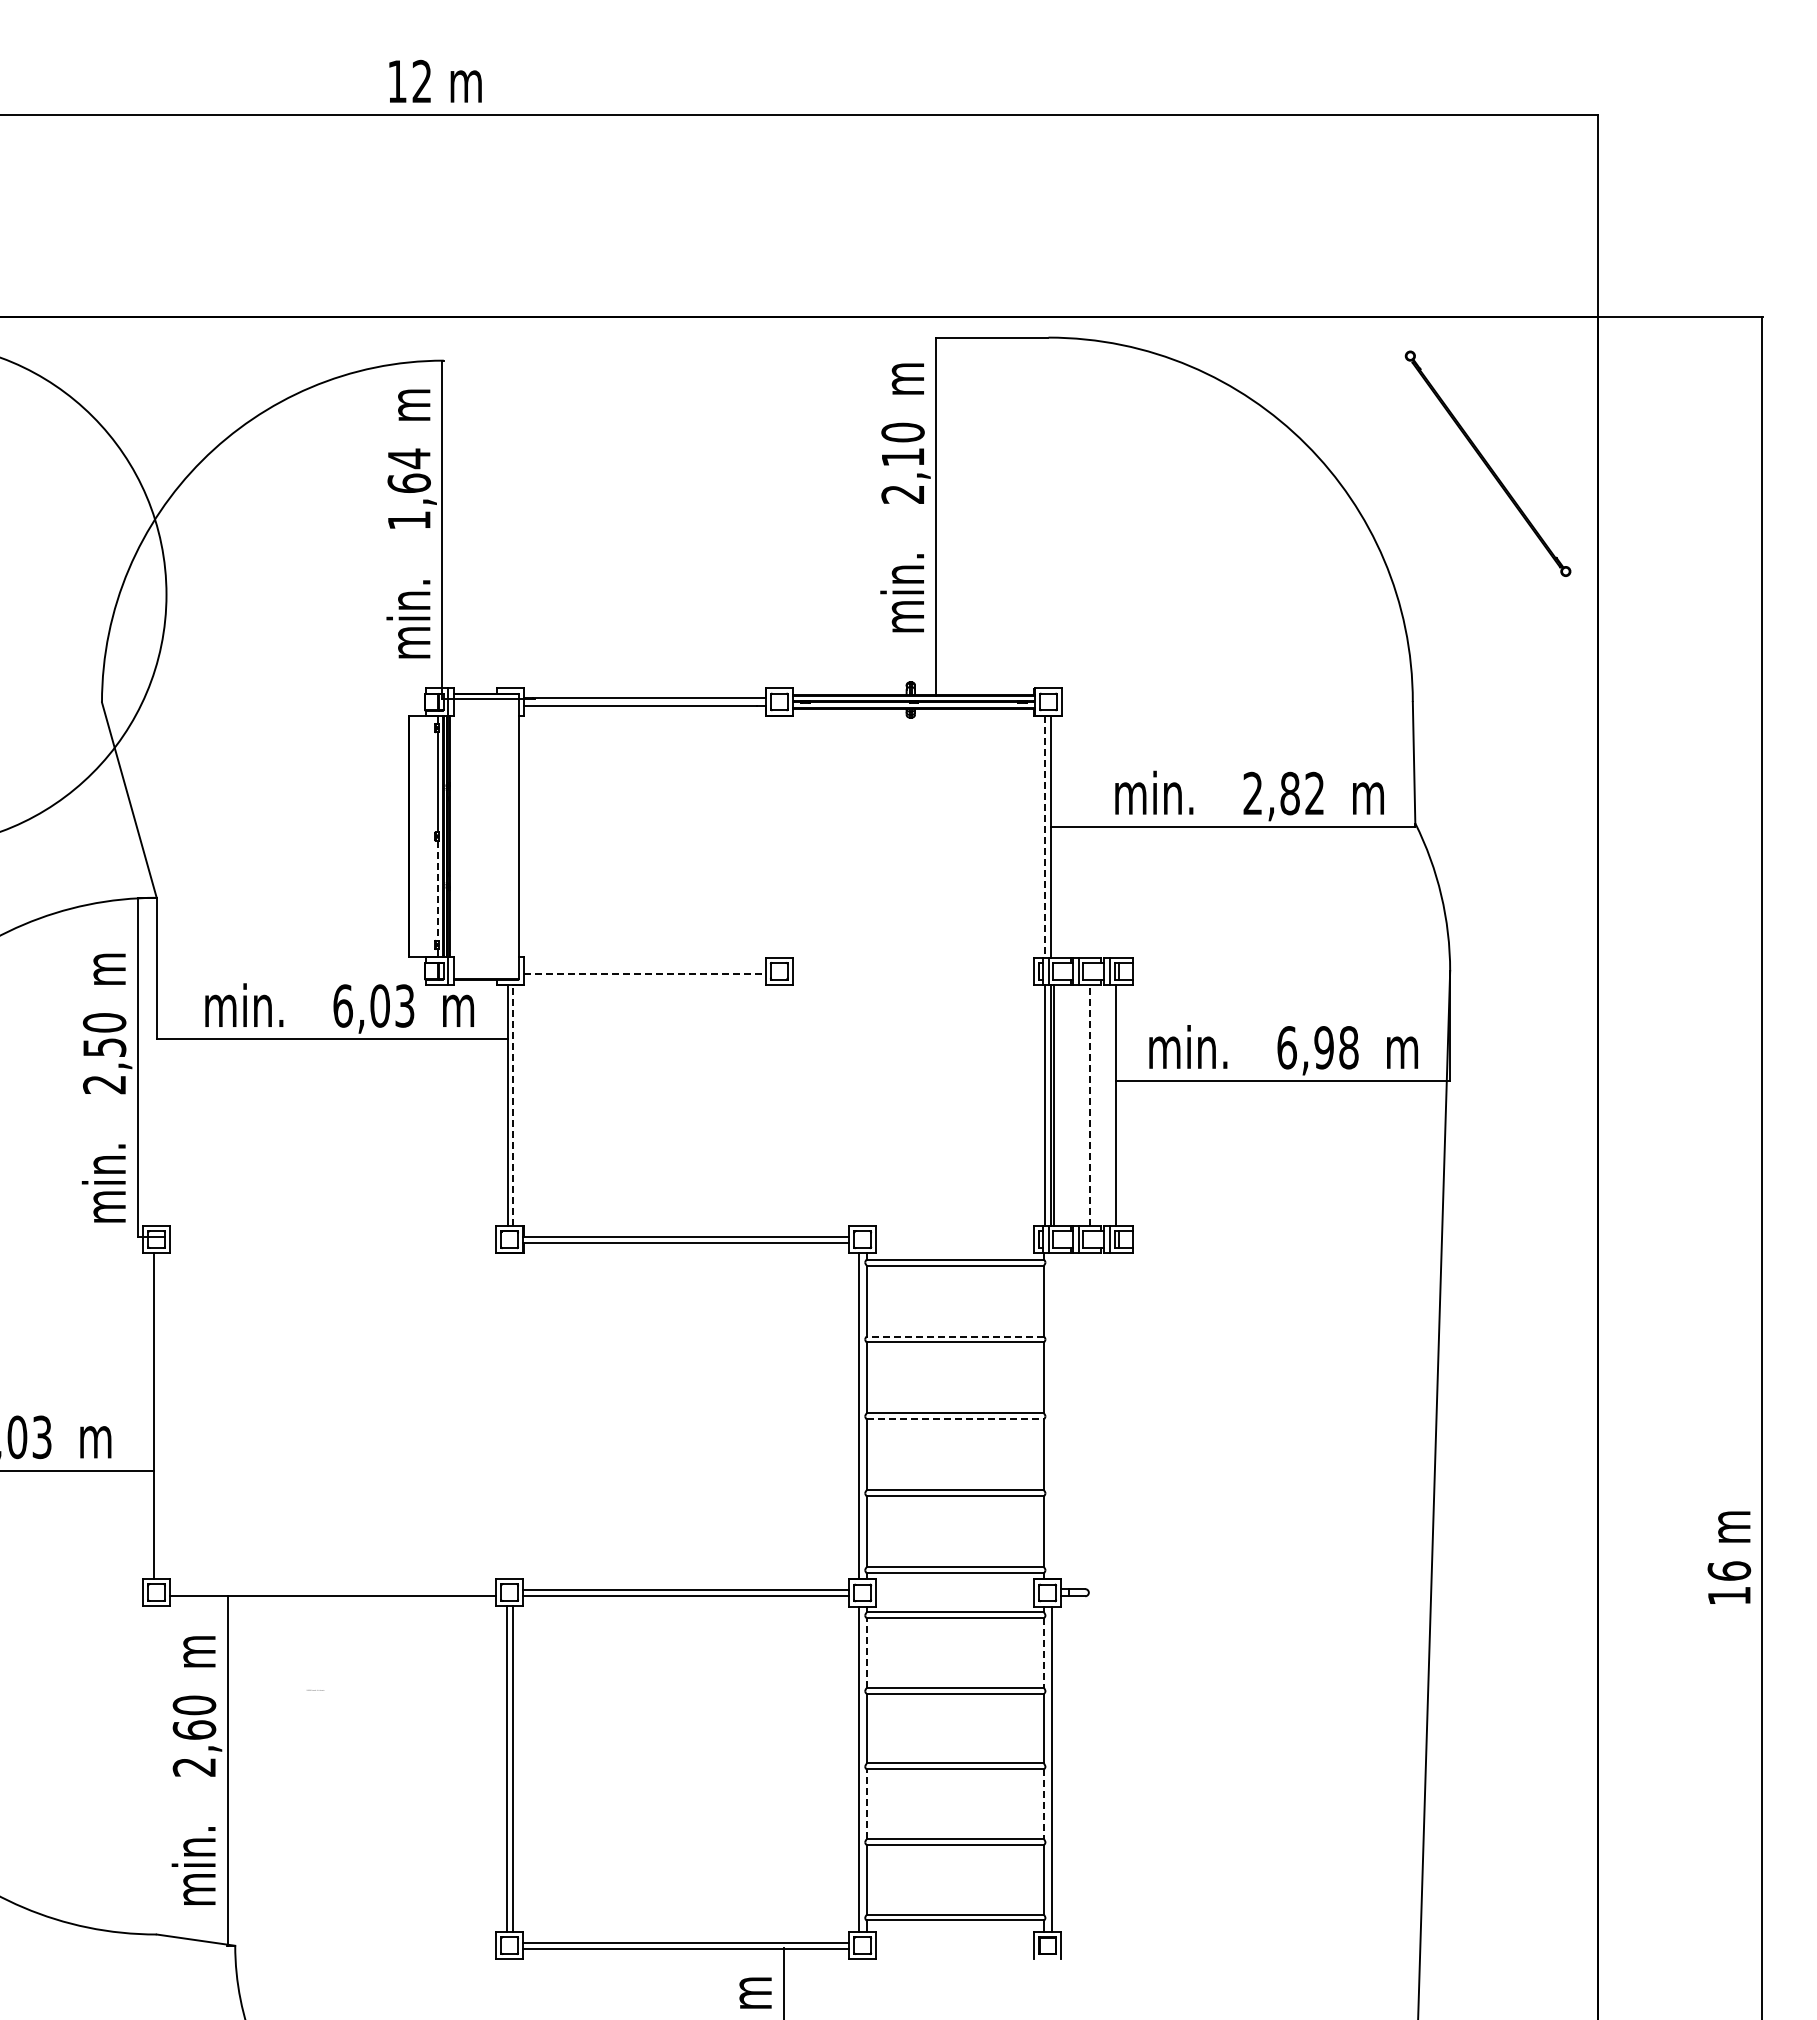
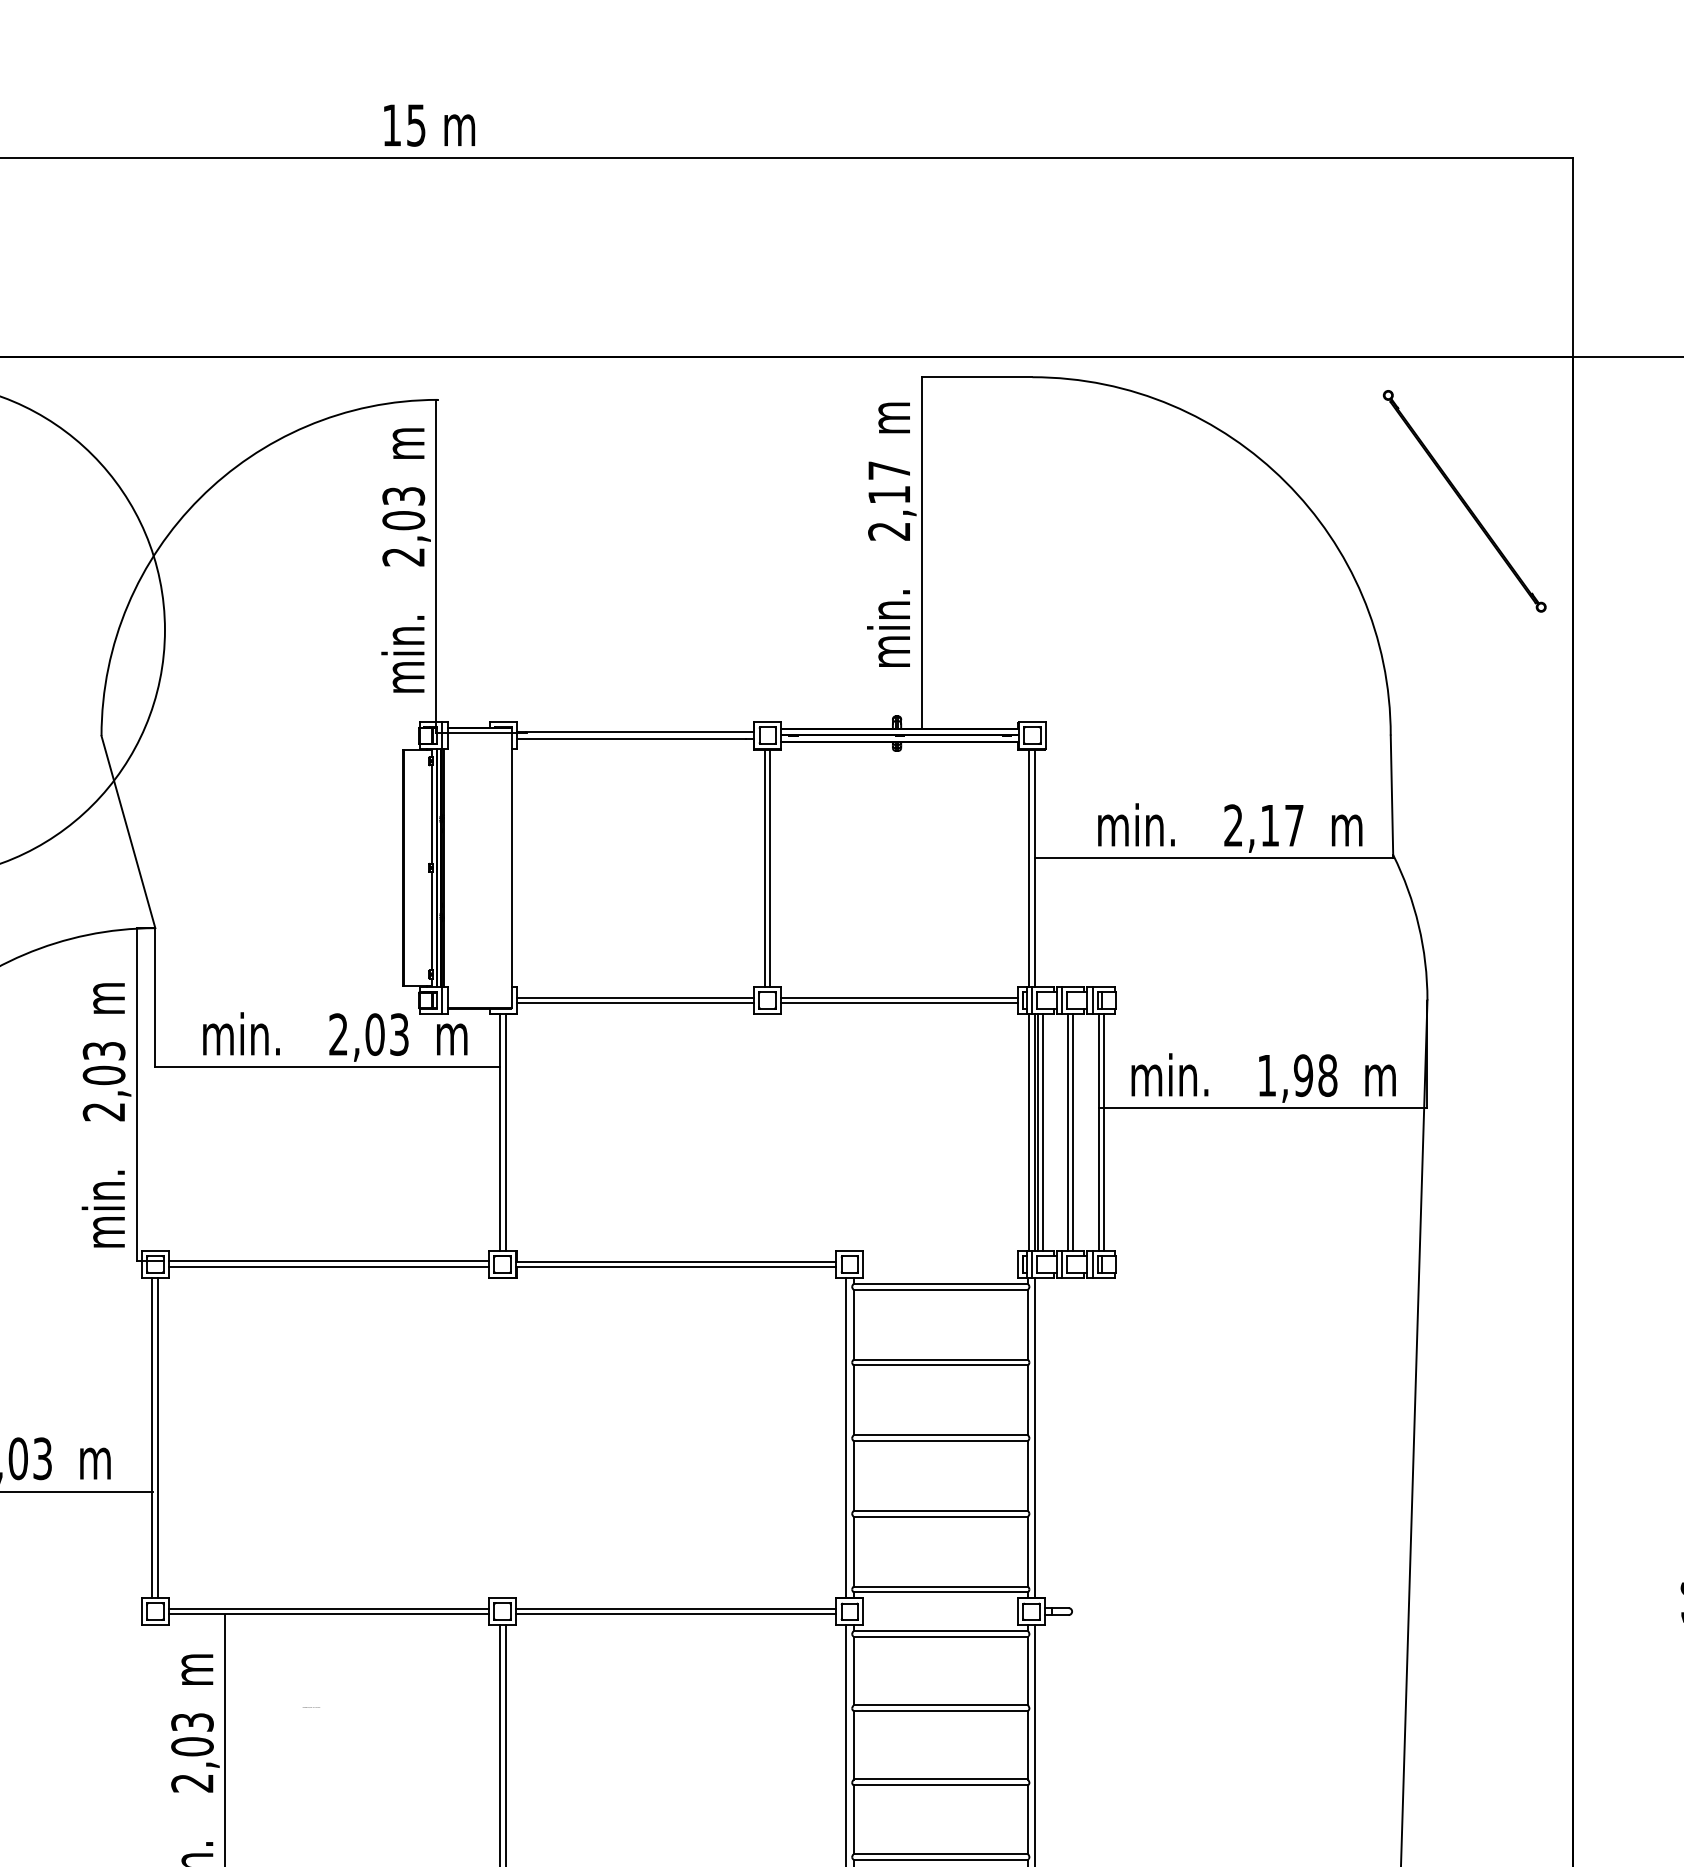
text: (421, 81) -> (415, 125), 12 -> 15
text: (902, 432) -> (888, 470), 2,10 -> 2,17
text: (408, 488) -> (402, 525), 1,64 -> 2,03
text: (1301, 793) -> (1281, 825), 2,82 -> 2,17
line: (776, 836) -> (764, 867), added
line: (781, 836) -> (769, 867), added
line: (1044, 836) -> (1028, 867), dashed -> solid
line: (438, 891) -> (432, 921), dashed -> solid
line: (644, 968) -> (635, 997), added
line: (913, 968) -> (899, 997), added
line: (644, 974) -> (635, 1003), dashed -> solid
line: (913, 974) -> (899, 1003), added
text: (342, 1005) -> (338, 1034), 6,03 -> 2,03
text: (104, 1035) -> (104, 1063), 2,50 -> 2,03
text: (1286, 1047) -> (1266, 1075), 6,98 -> 1,98
line: (513, 1105) -> (506, 1132), dashed -> solid
line: (1059, 1105) -> (1043, 1132), added
line: (1084, 1105) -> (1067, 1132), added
line: (1090, 1105) -> (1073, 1132), dashed -> solid
line: (1121, 1105) -> (1104, 1132), added
line: (333, 1236) -> (329, 1261), added
line: (333, 1242) -> (329, 1267), added
line: (955, 1336) -> (940, 1359), dashed -> solid
line: (159, 1416) -> (158, 1438), added
line: (1051, 1416) -> (1035, 1438), added
line: (955, 1419) -> (940, 1441), dashed -> solid
line: (333, 1589) -> (329, 1608), added
line: (866, 1652) -> (853, 1670), dashed -> solid
line: (1044, 1652) -> (1028, 1670), dashed -> solid
text: (194, 1717) -> (192, 1734), 2,60 -> 2,03
line: (866, 1804) -> (853, 1819), dashed -> solid
line: (1044, 1804) -> (1028, 1819), dashed -> solid

